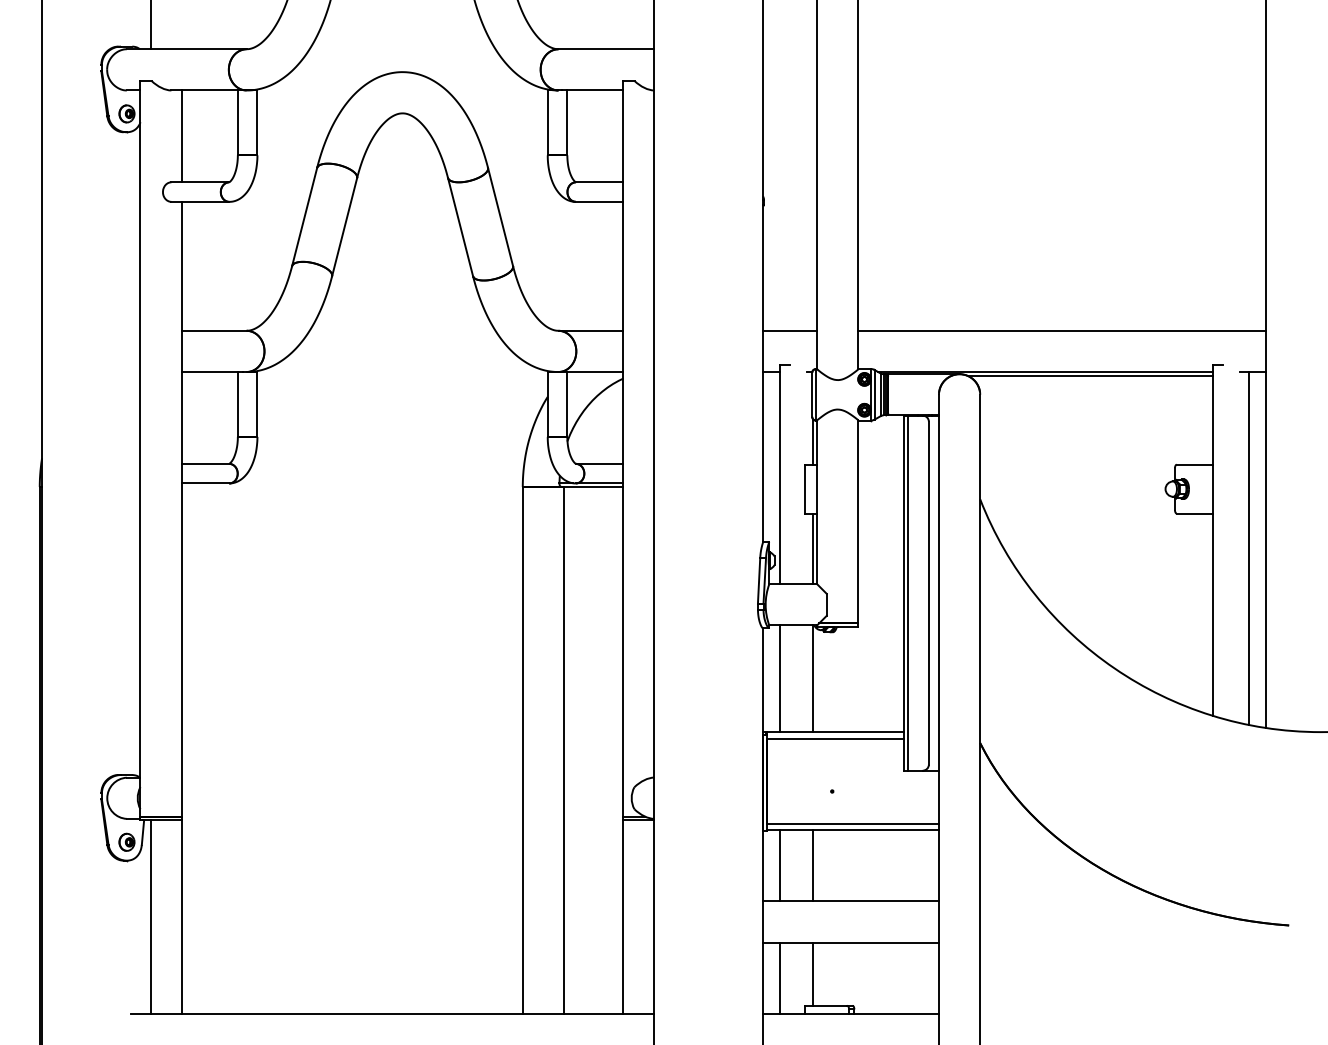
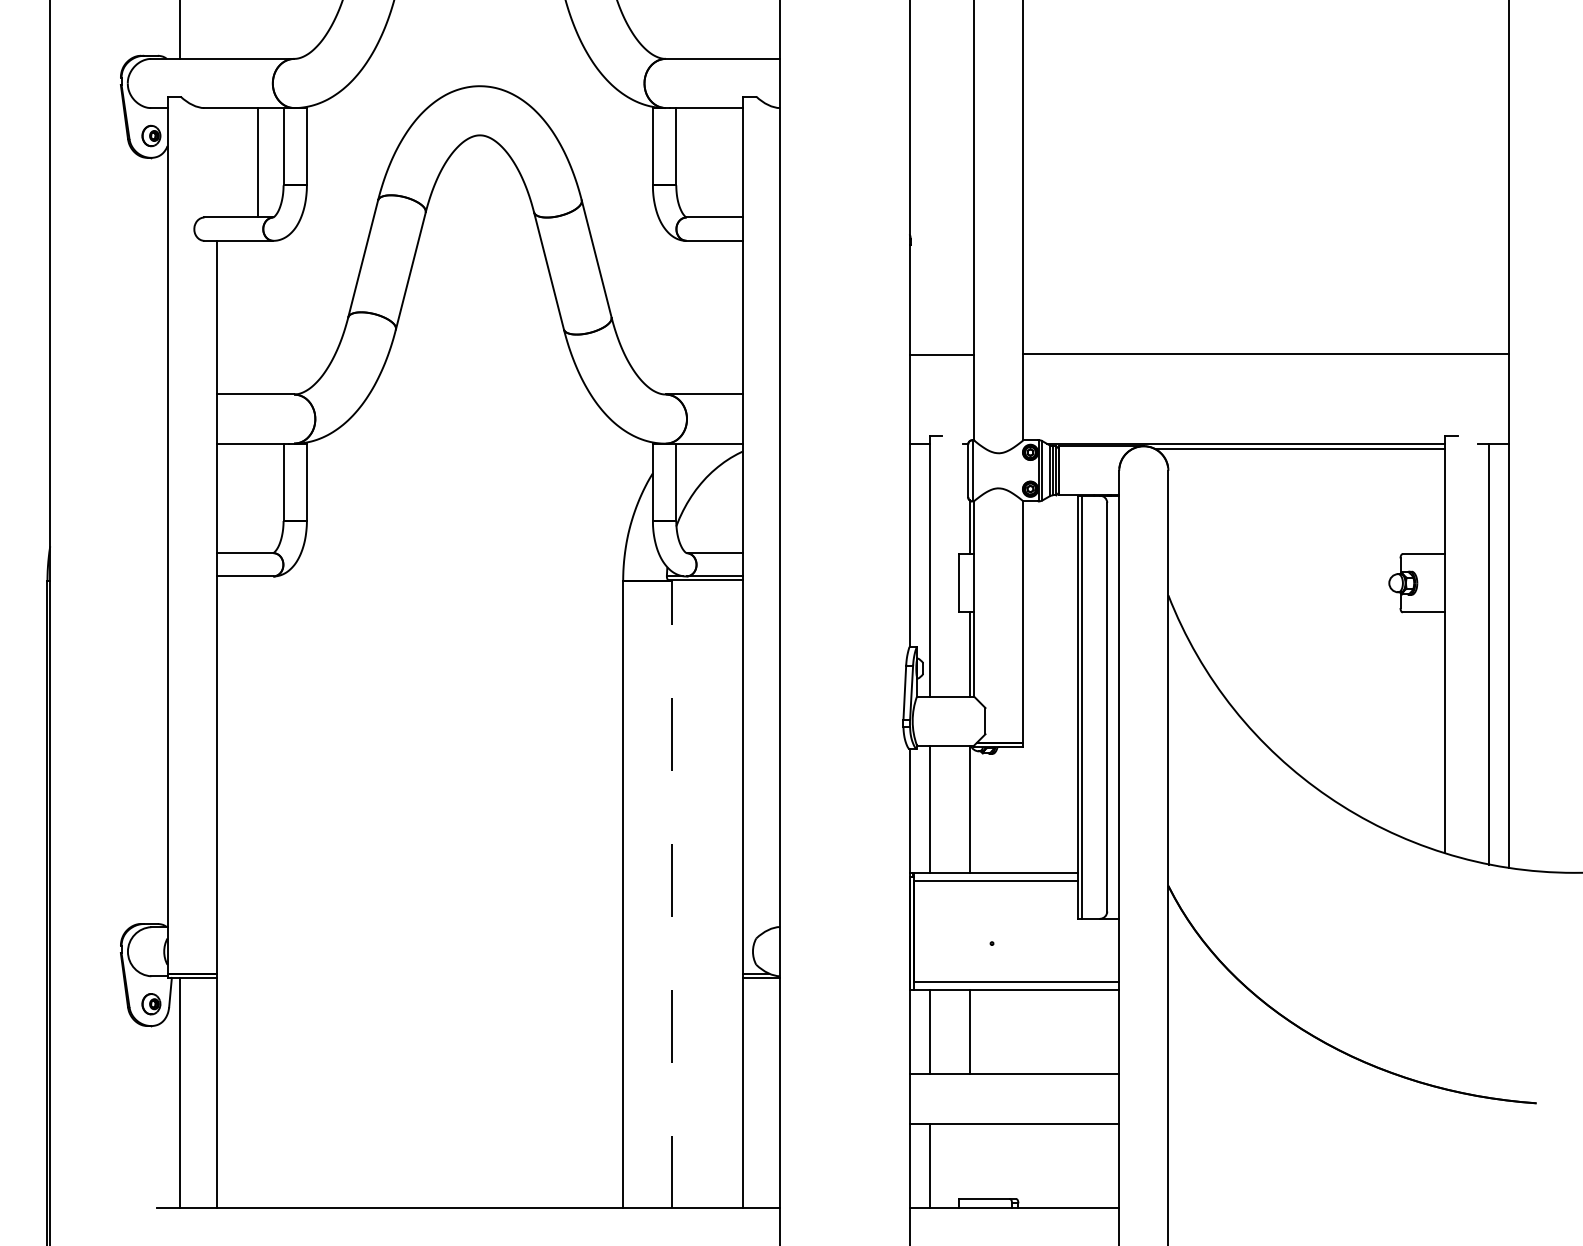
line: (181, 136) -> (257, 162), moved
line: (789, 330) -> (941, 355), moved
line: (1062, 330) -> (1266, 354), moved
line: (564, 750) -> (672, 894), solid -> dashed
line: (813, 973) -> (969, 1160), removed

